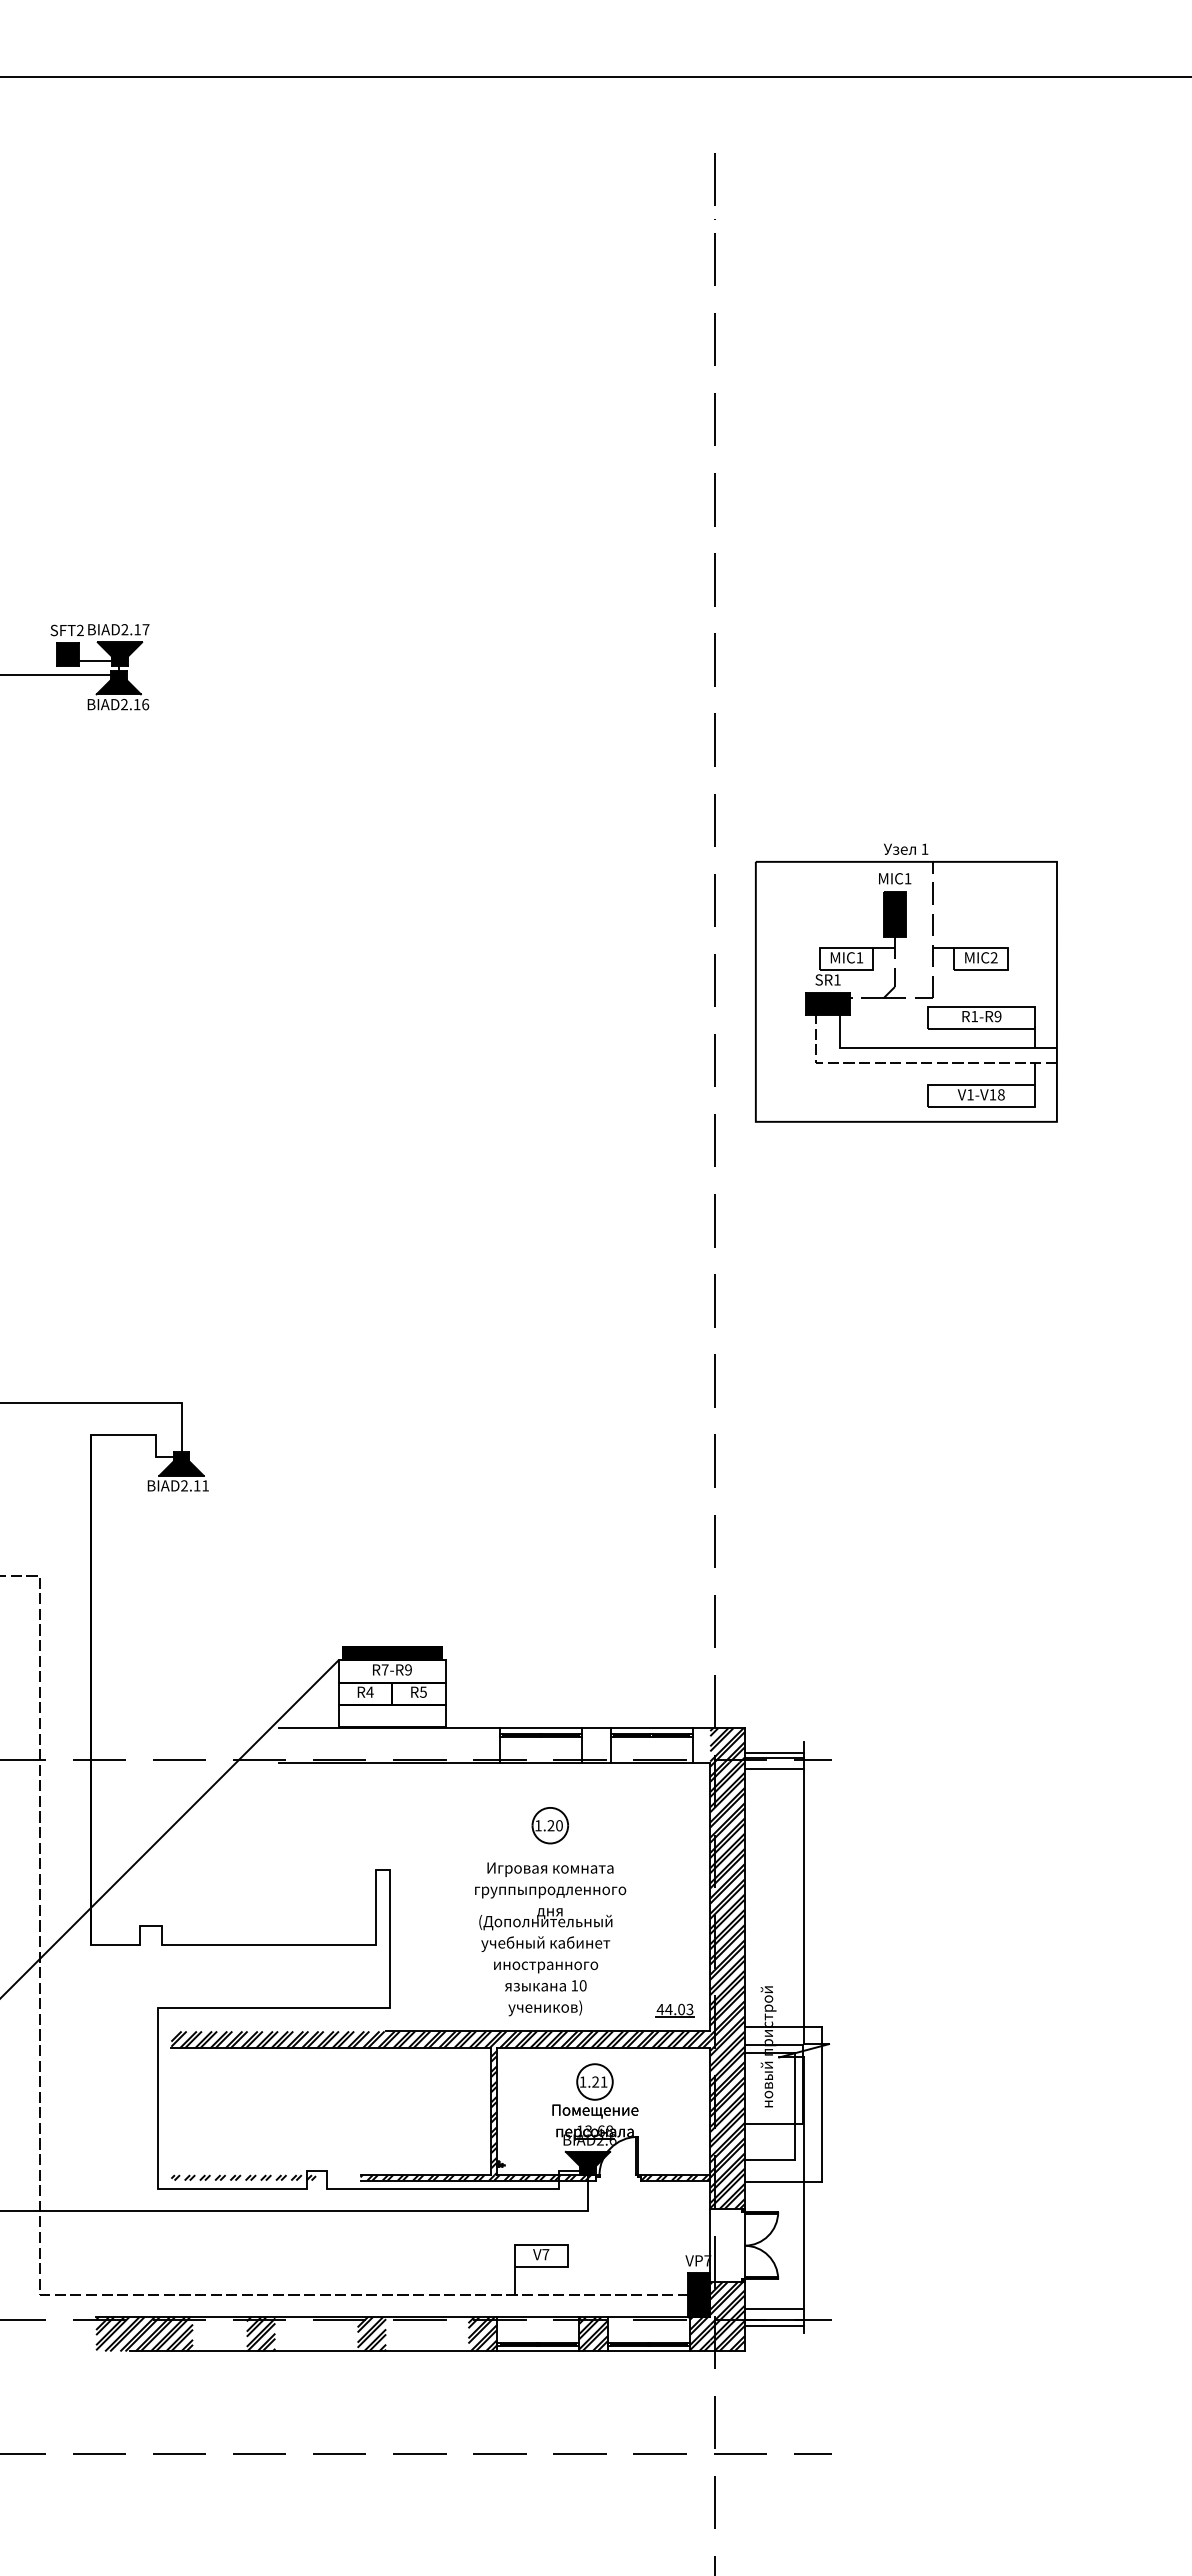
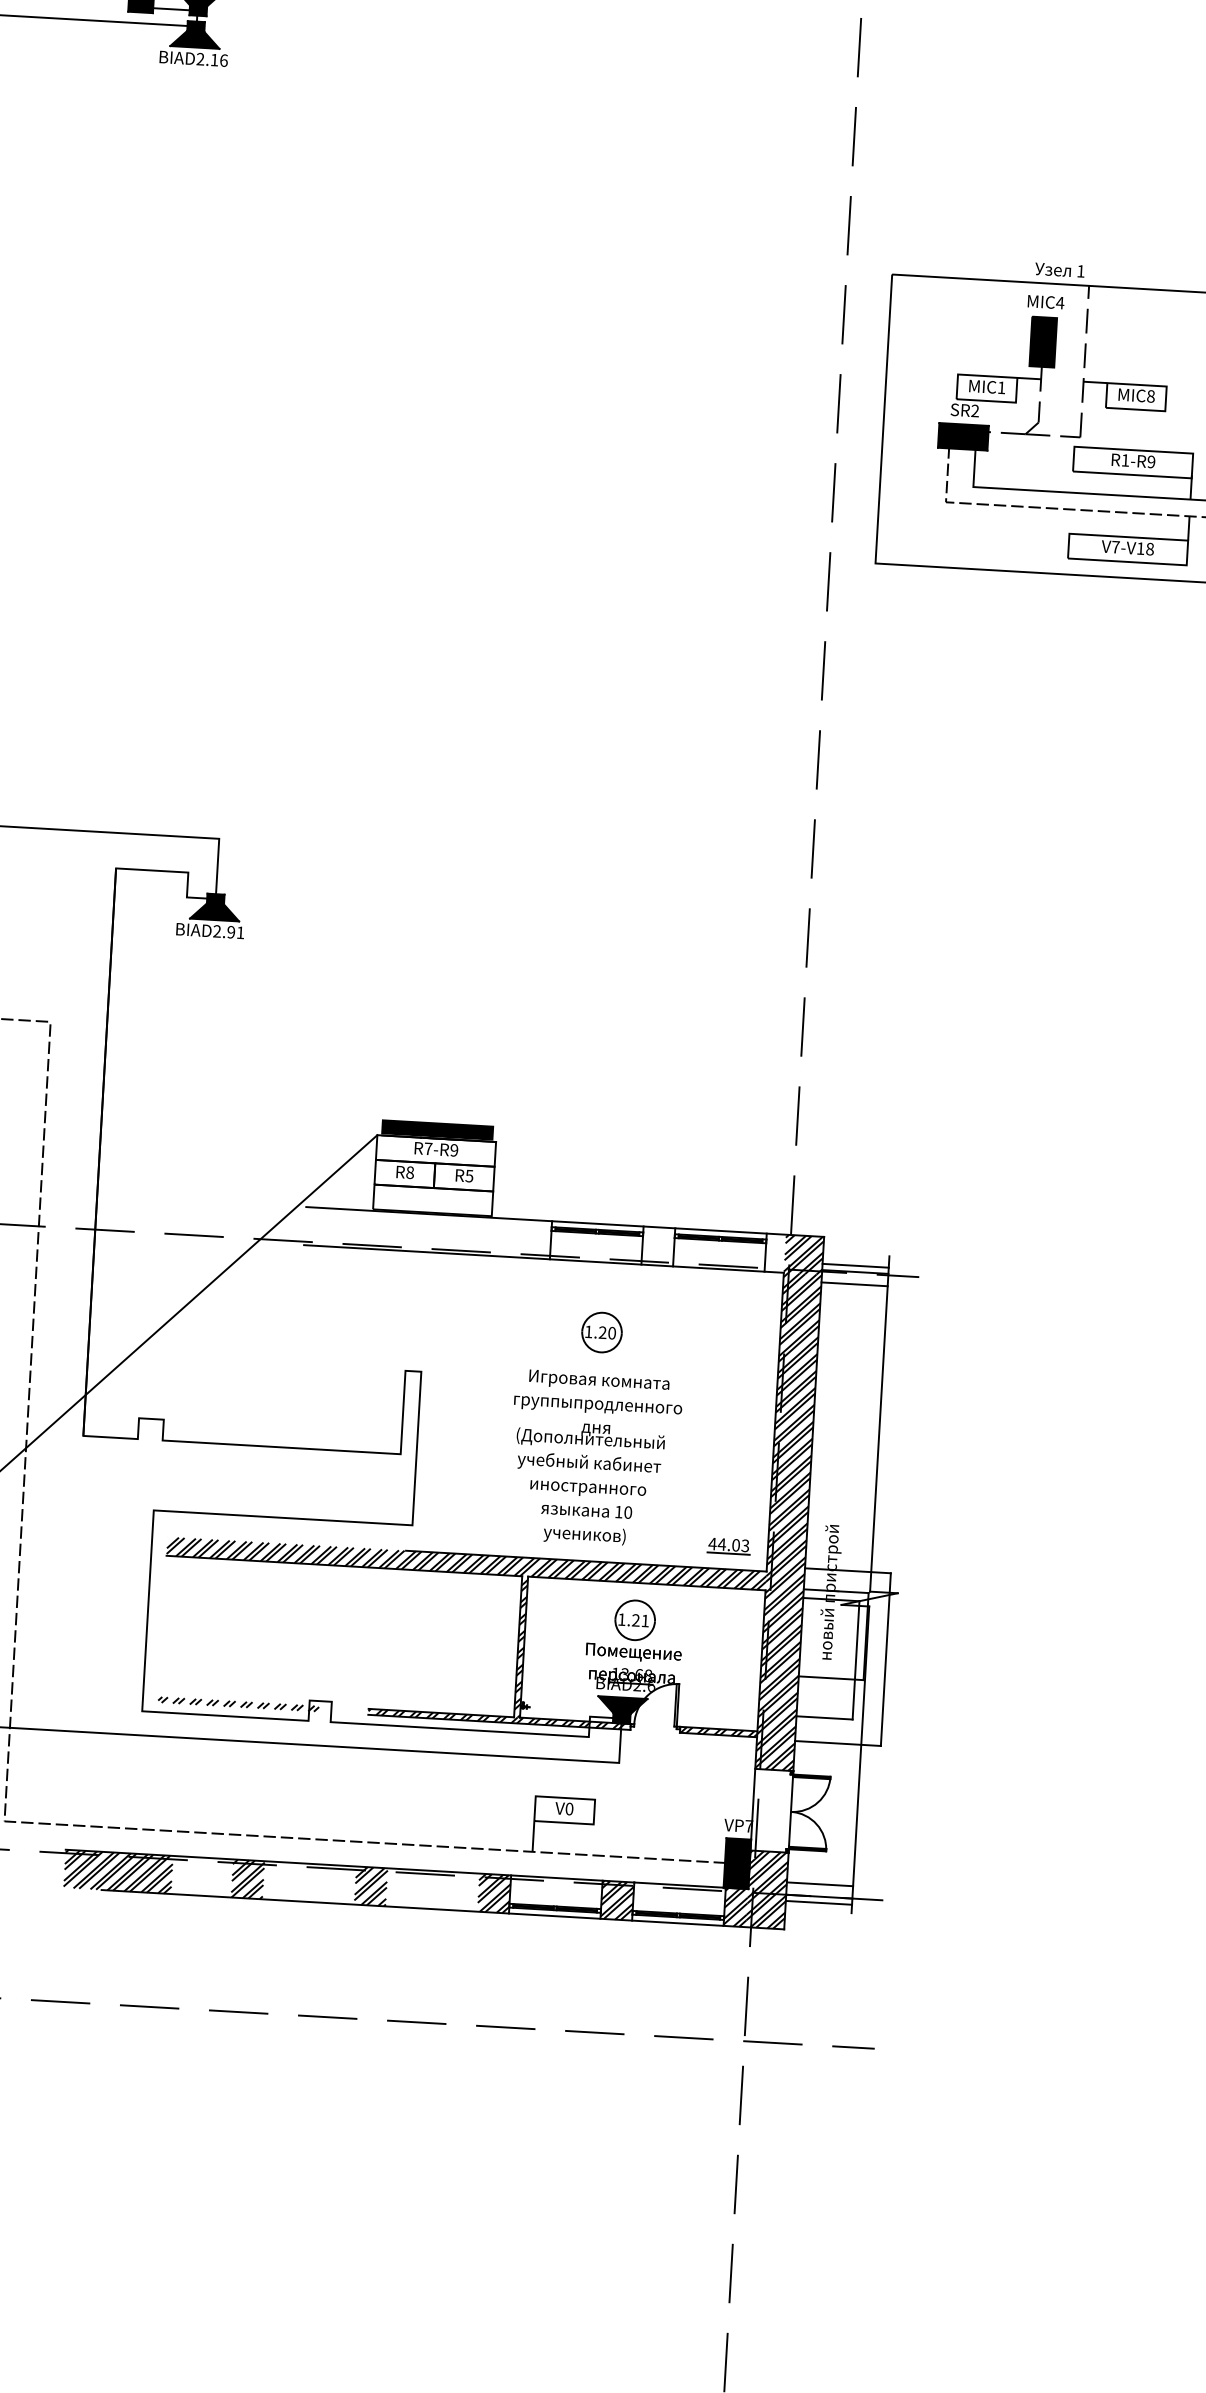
text: (907, 878) -> (1059, 302), MIC1 -> MIC4
text: (993, 957) -> (1150, 396), MIC2 -> MIC8
text: (837, 979) -> (975, 410), SR1 -> SR2
text: (970, 1094) -> (1115, 546), V1-V18 -> V7-V18
text: (196, 1485) -> (230, 931), BIAD2.11 -> BIAD2.91
text: (369, 1691) -> (409, 1171), R4 -> R8
text: (545, 2254) -> (569, 1808), V7 -> V0

